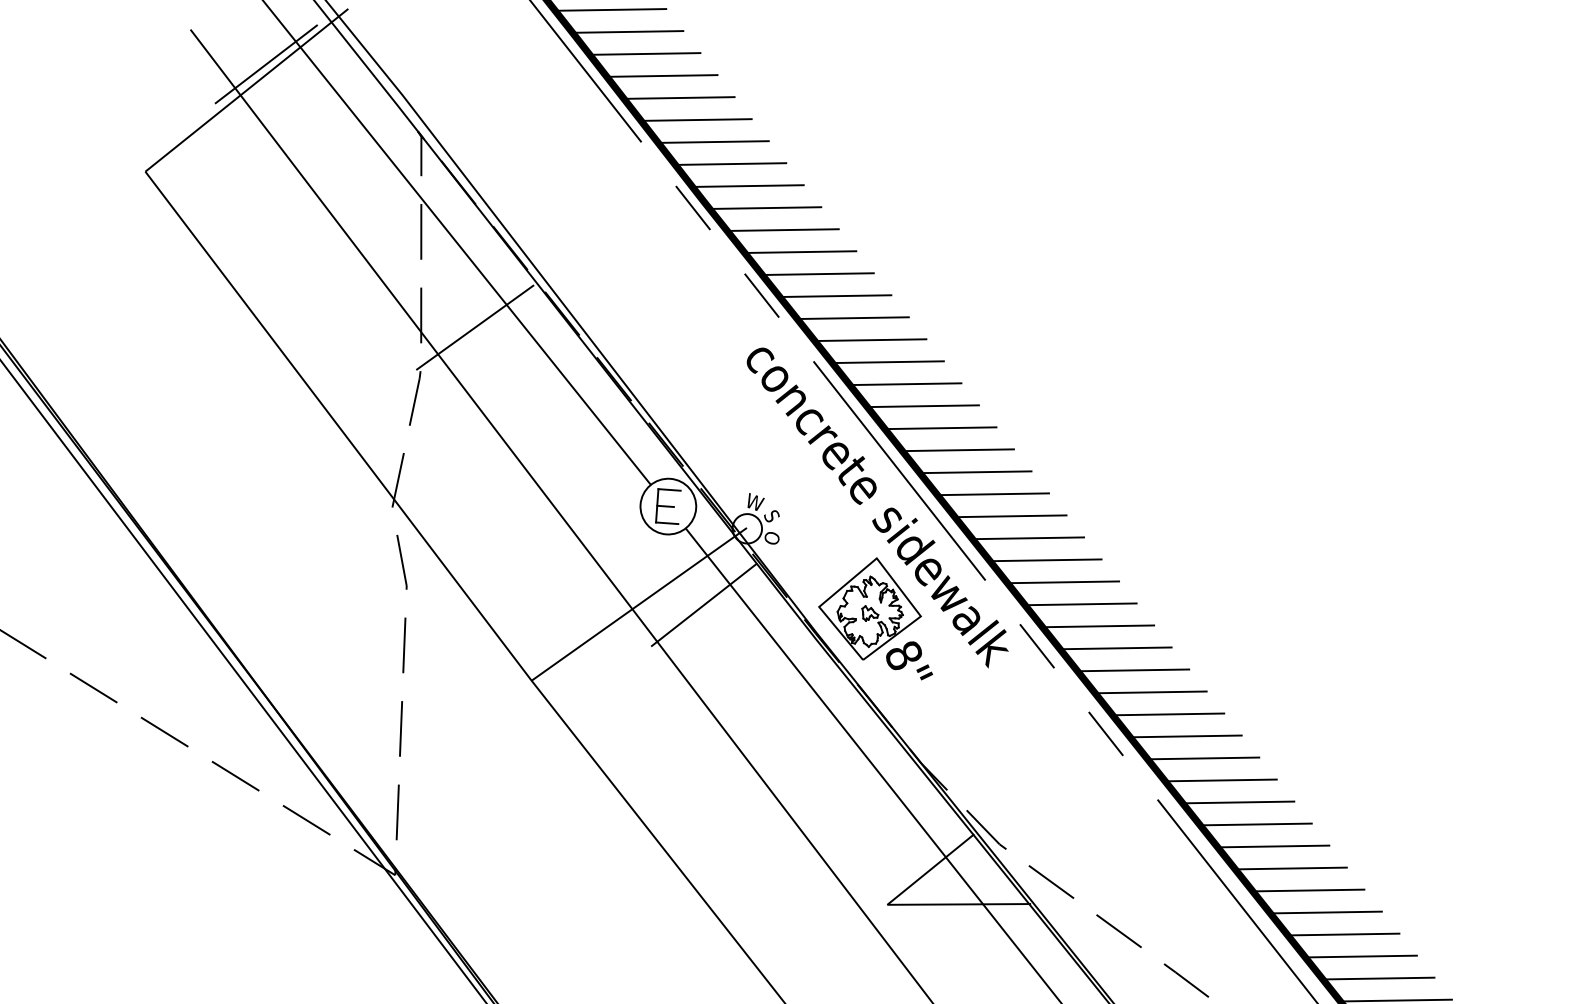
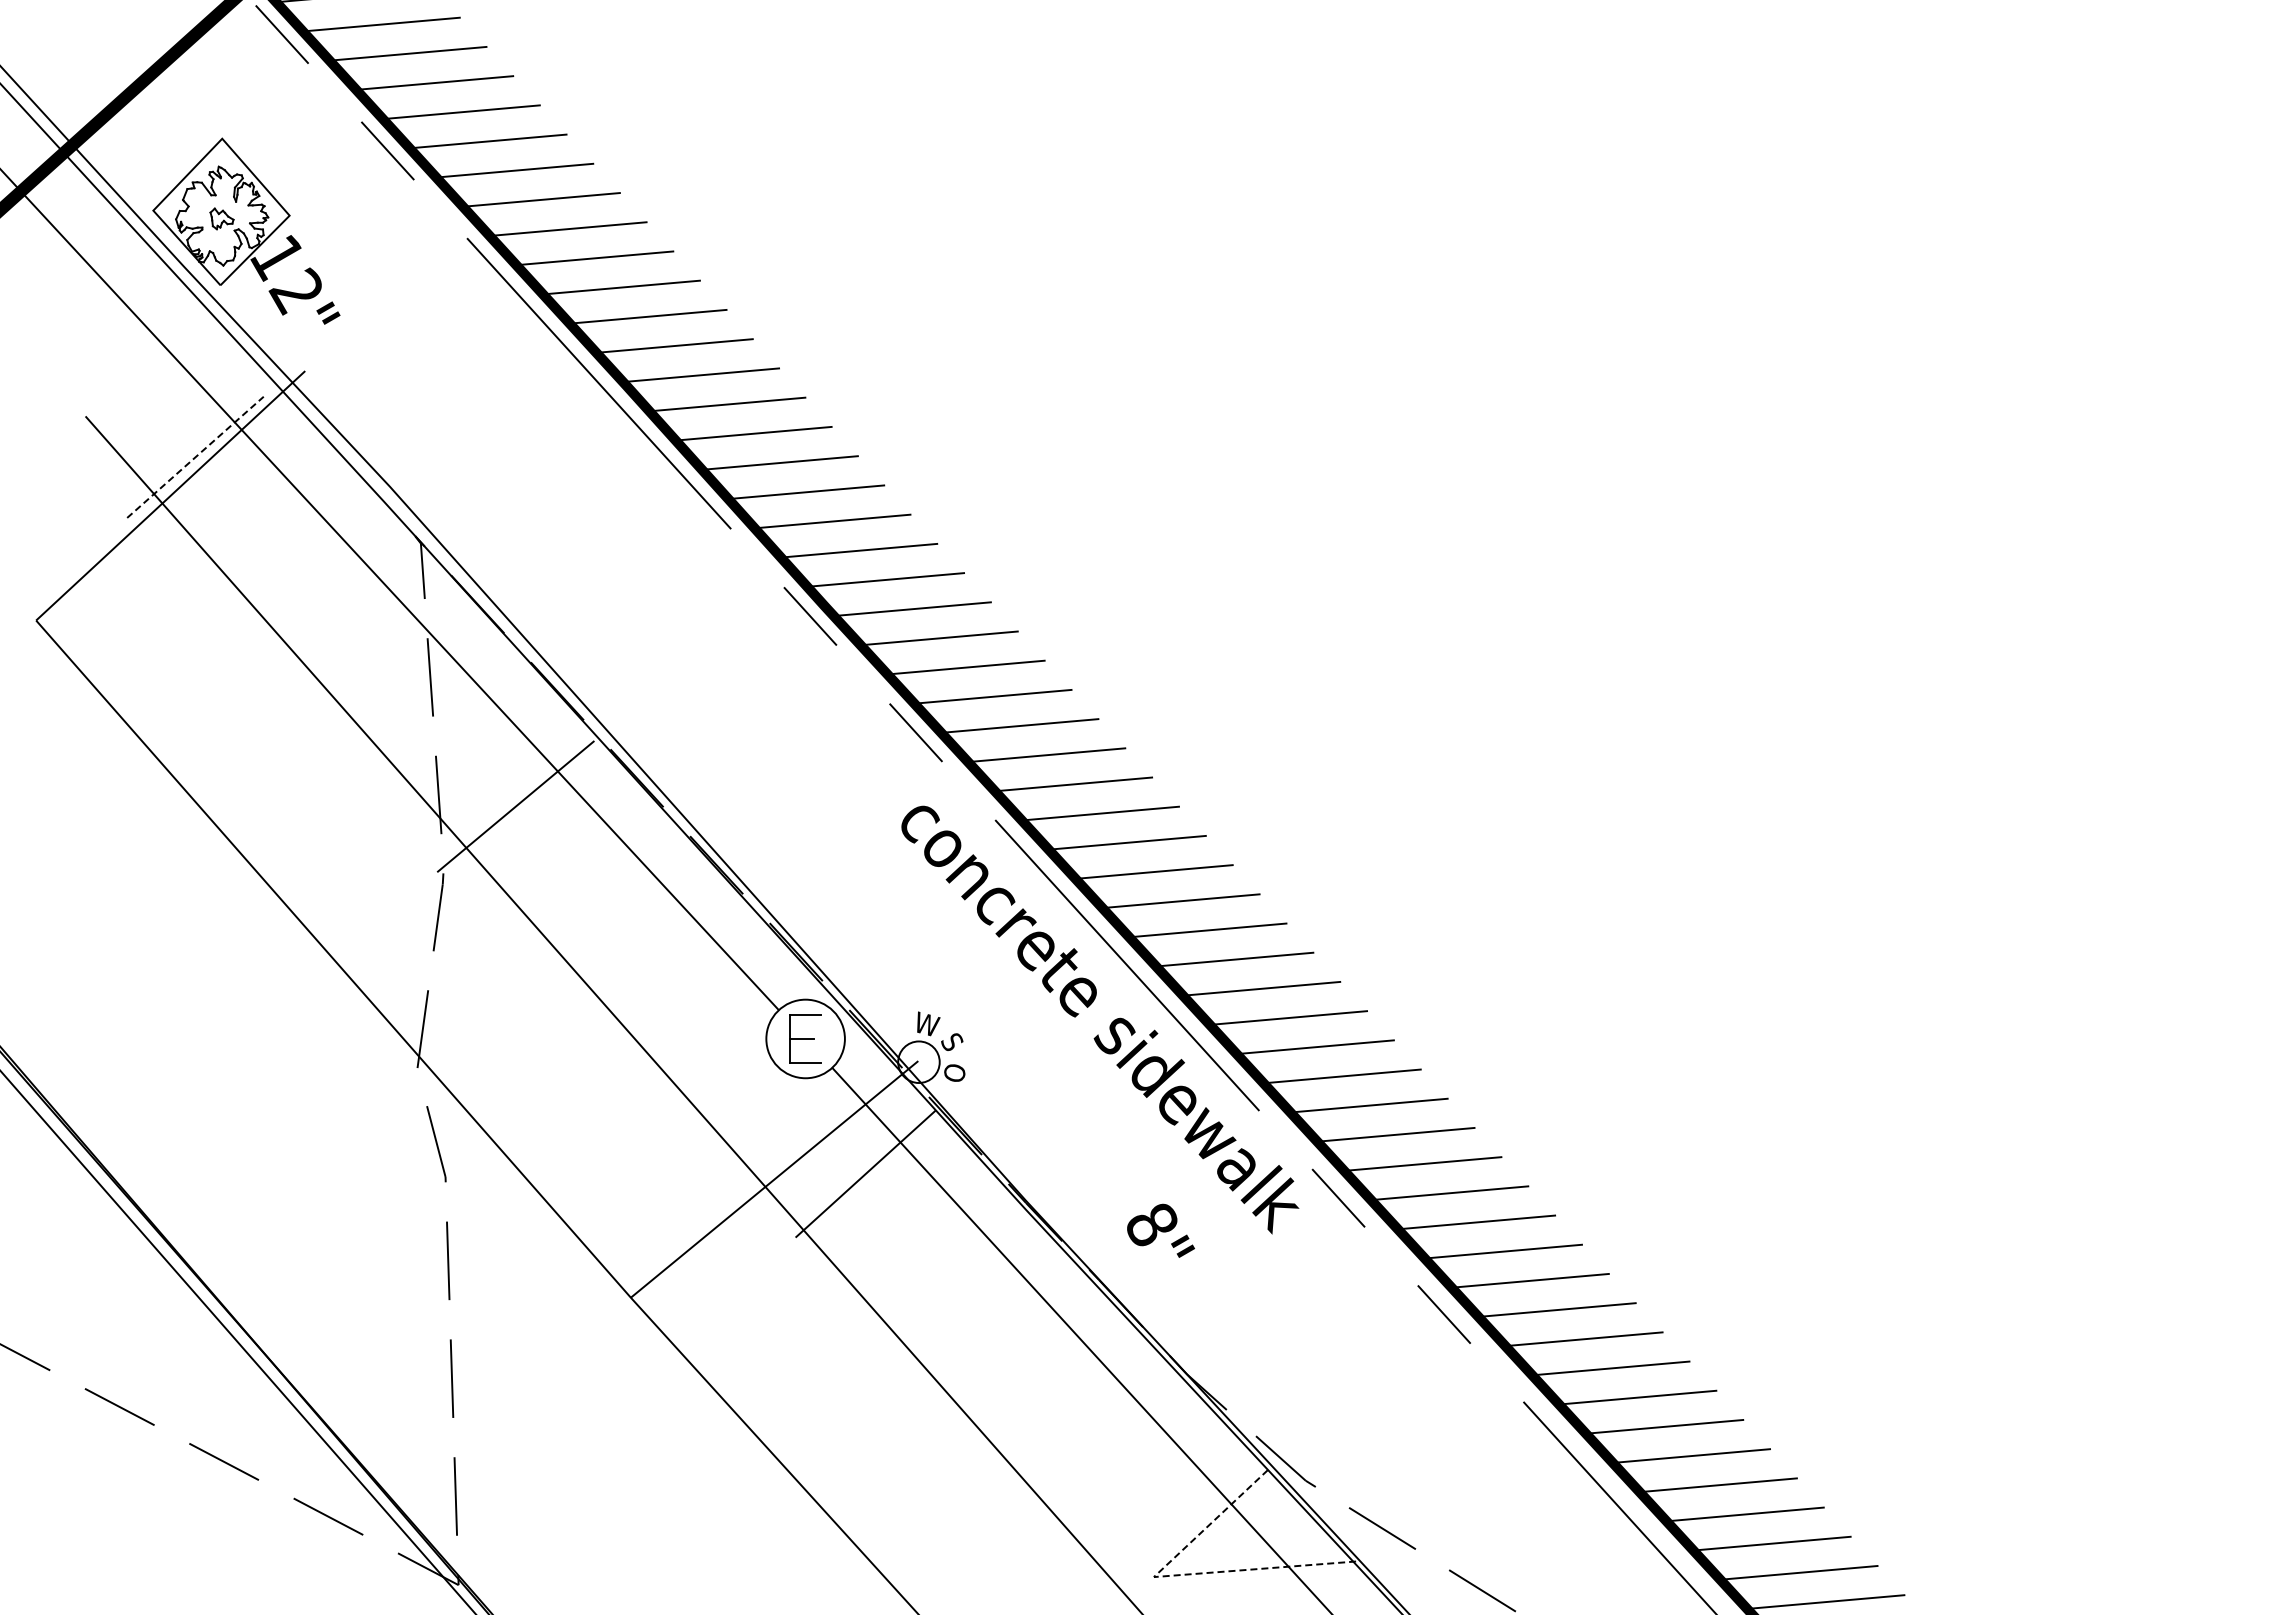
line: (266, 64) -> (195, 457), solid -> dashed
part: (869, 608) -> (1099, 1162), removed
line: (902, 904) -> (1175, 1575), solid -> dashed

